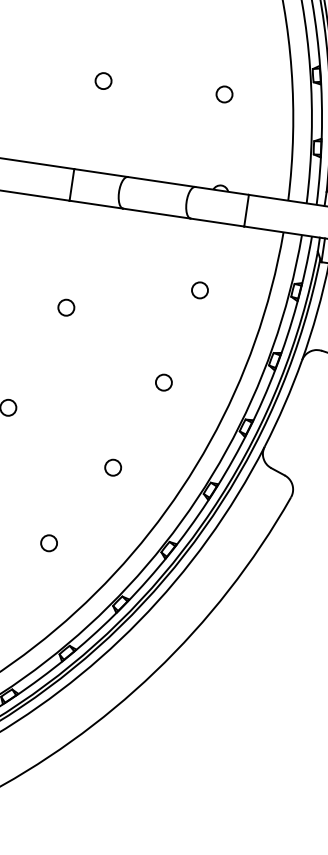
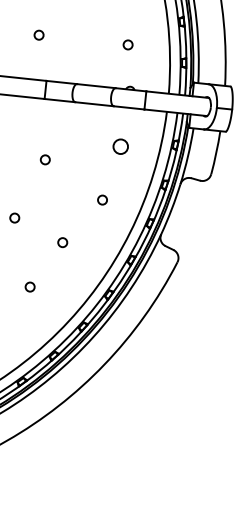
circle: (102, 79) -> (38, 34), moved
circle: (223, 93) -> (127, 44), moved
circle: (199, 289) -> (120, 146), size x1.6
circle: (112, 467) -> (62, 242), moved
circle: (48, 542) -> (29, 286), moved

